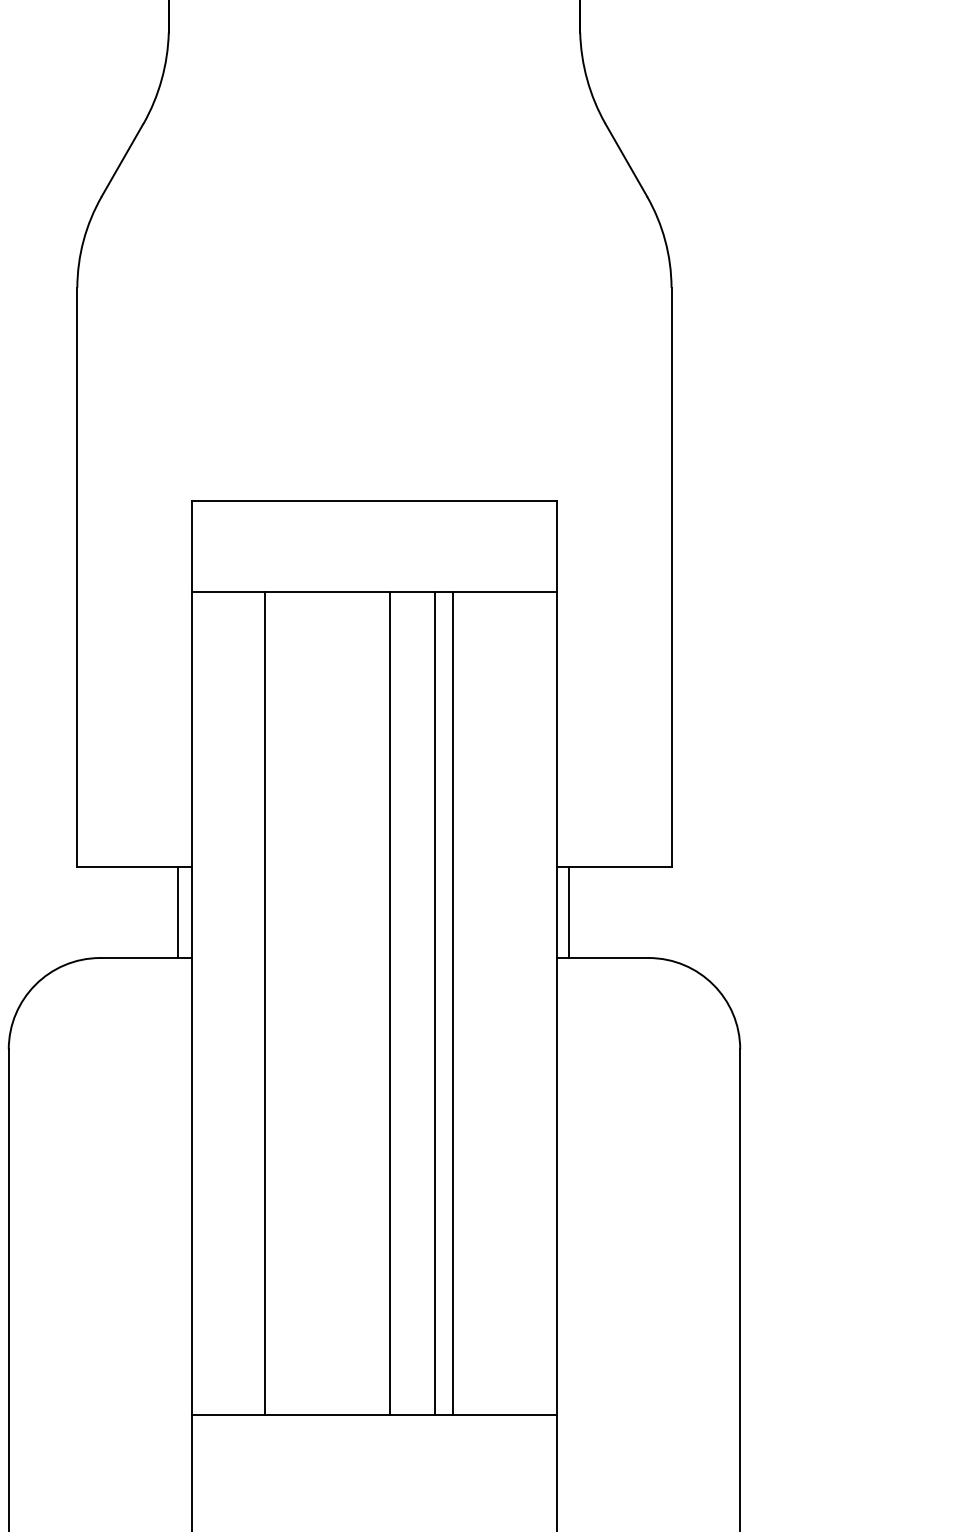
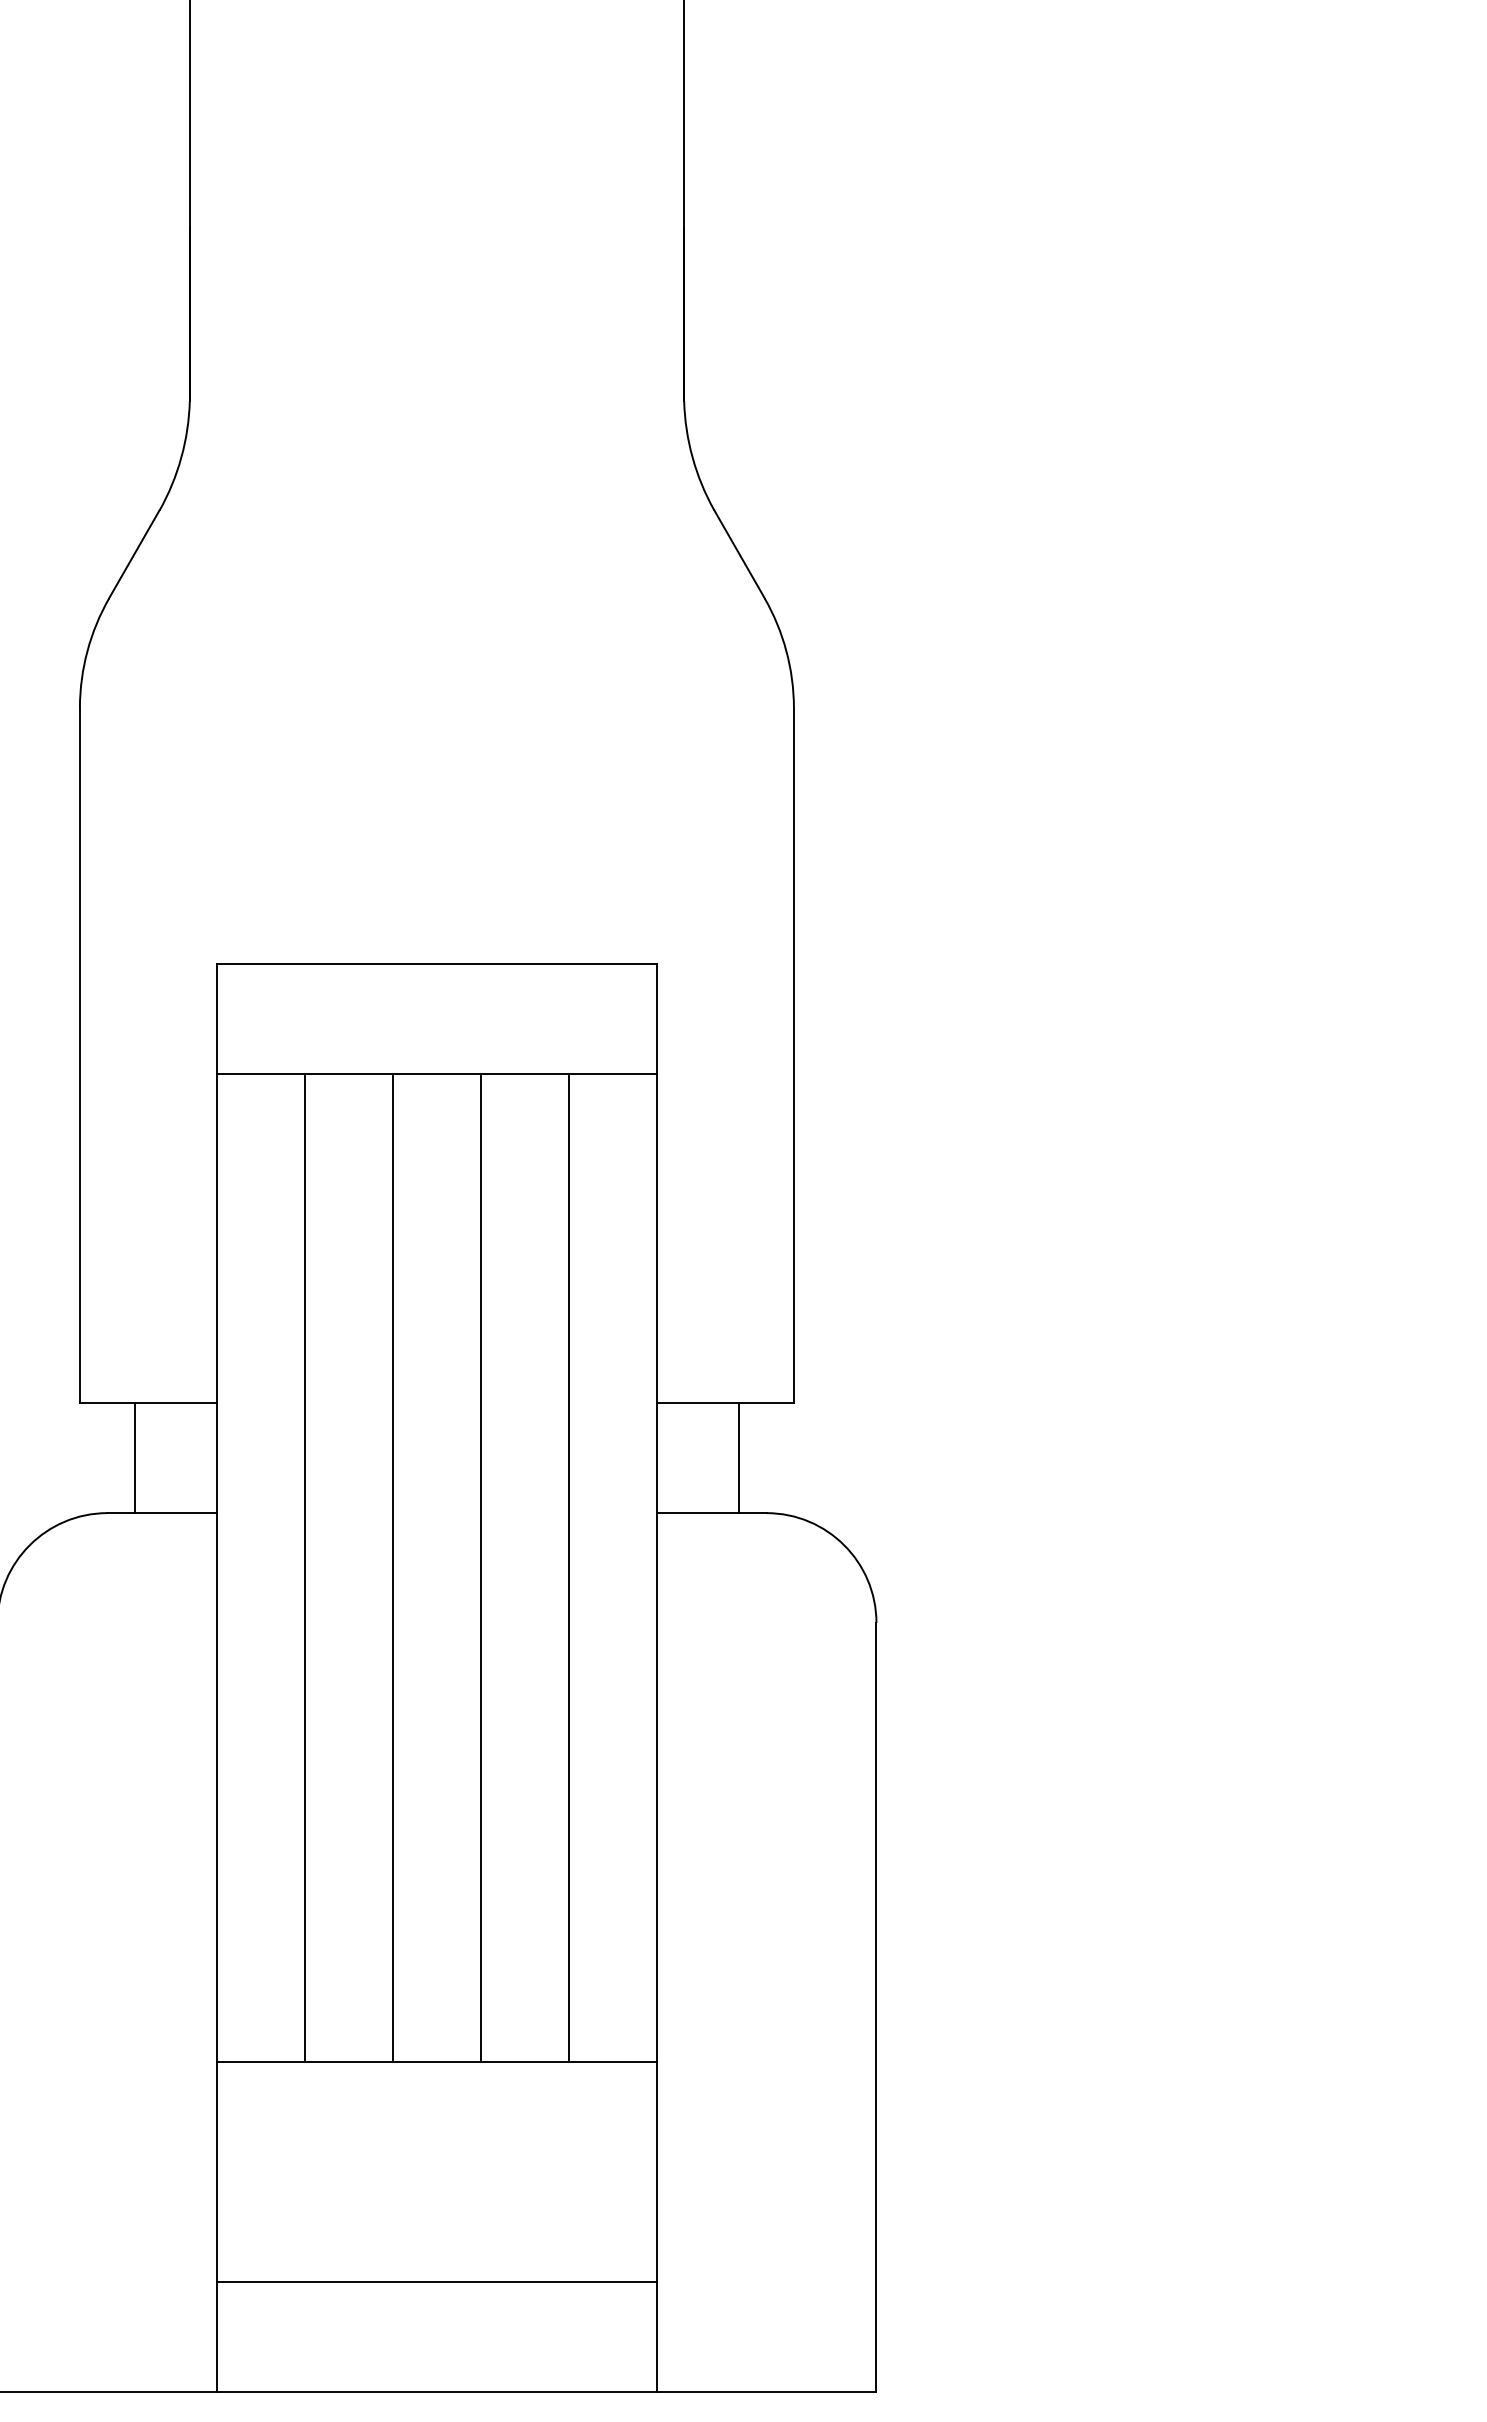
line: (177, 912) -> (134, 1458), moved
line: (568, 912) -> (739, 1458), moved
line: (389, 1003) -> (393, 1567), moved
line: (434, 1003) -> (568, 1567), moved
line: (452, 1003) -> (480, 1567), moved

